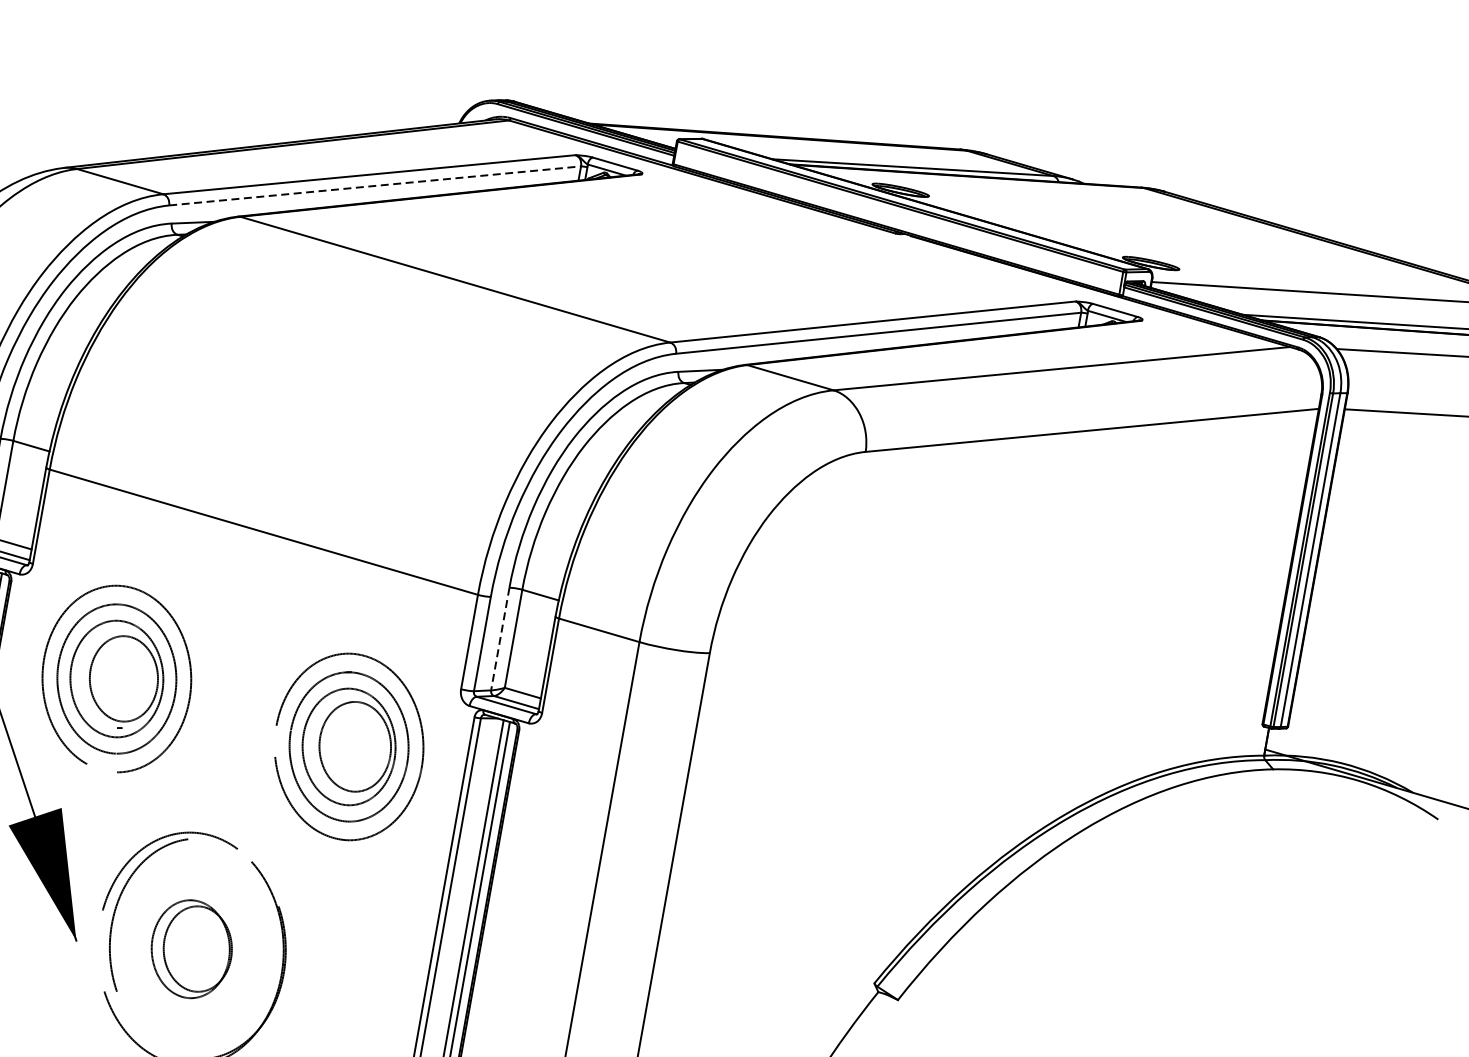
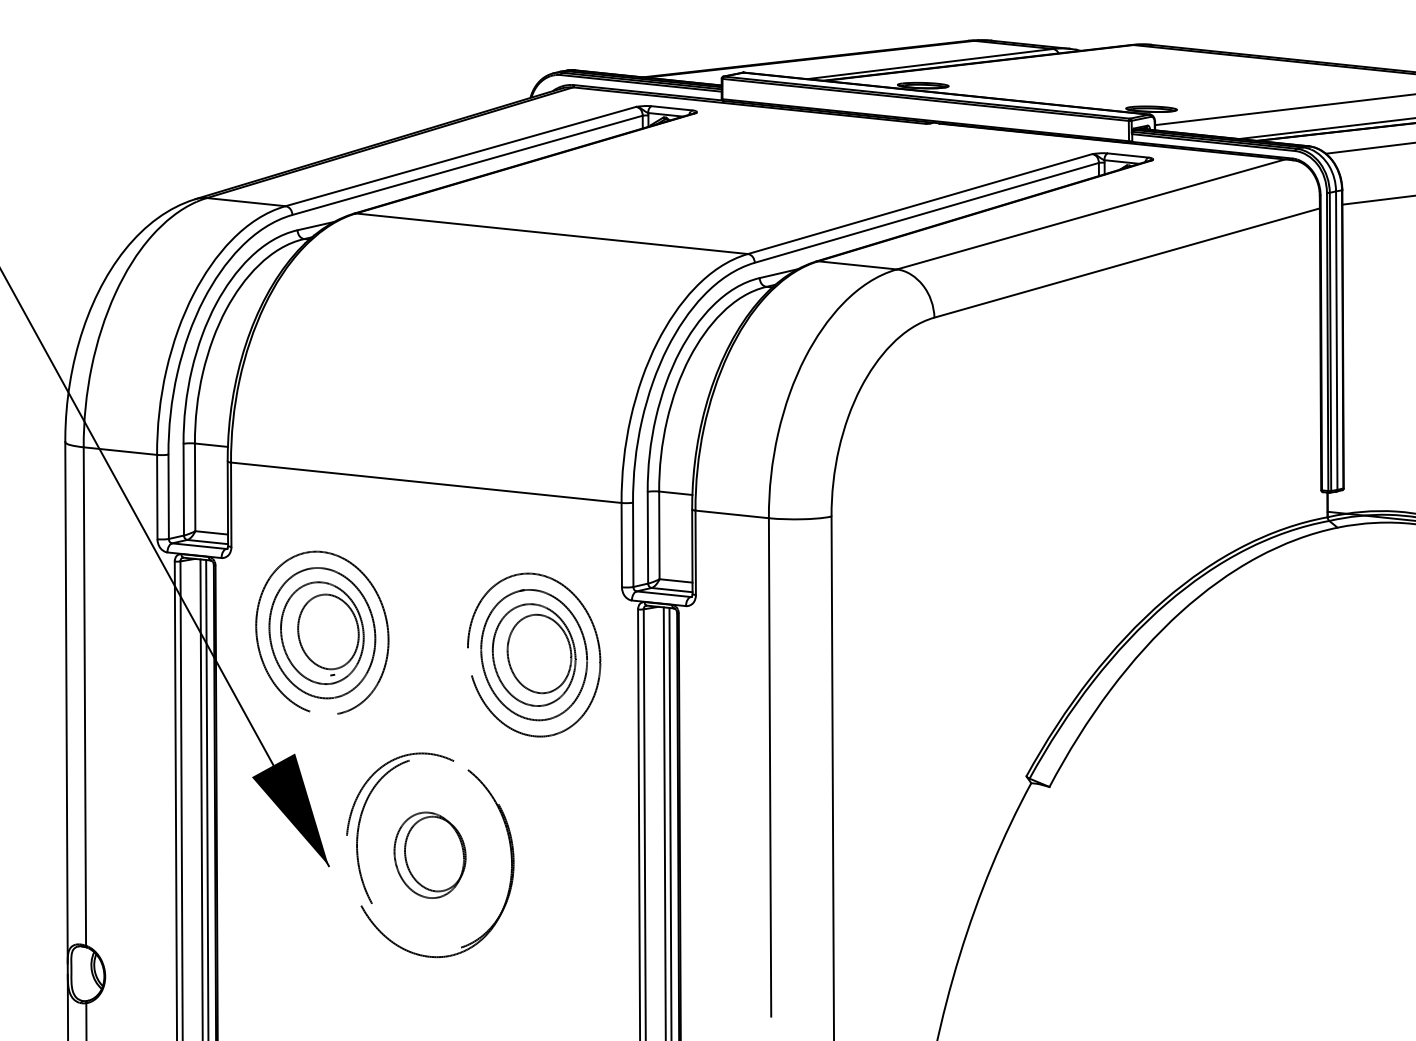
line: (376, 186) -> (468, 165), dashed -> solid
line: (499, 638) -> (647, 537), dashed -> solid

